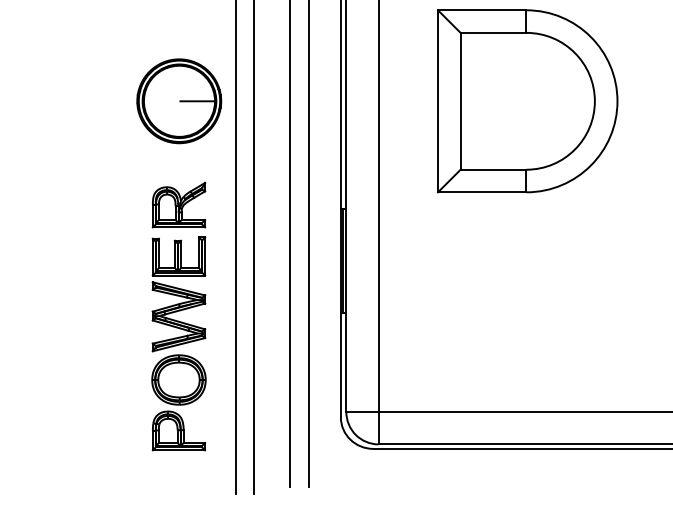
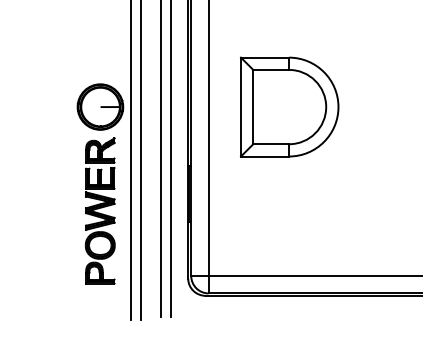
part: (177, 315) -> (99, 210), moved

